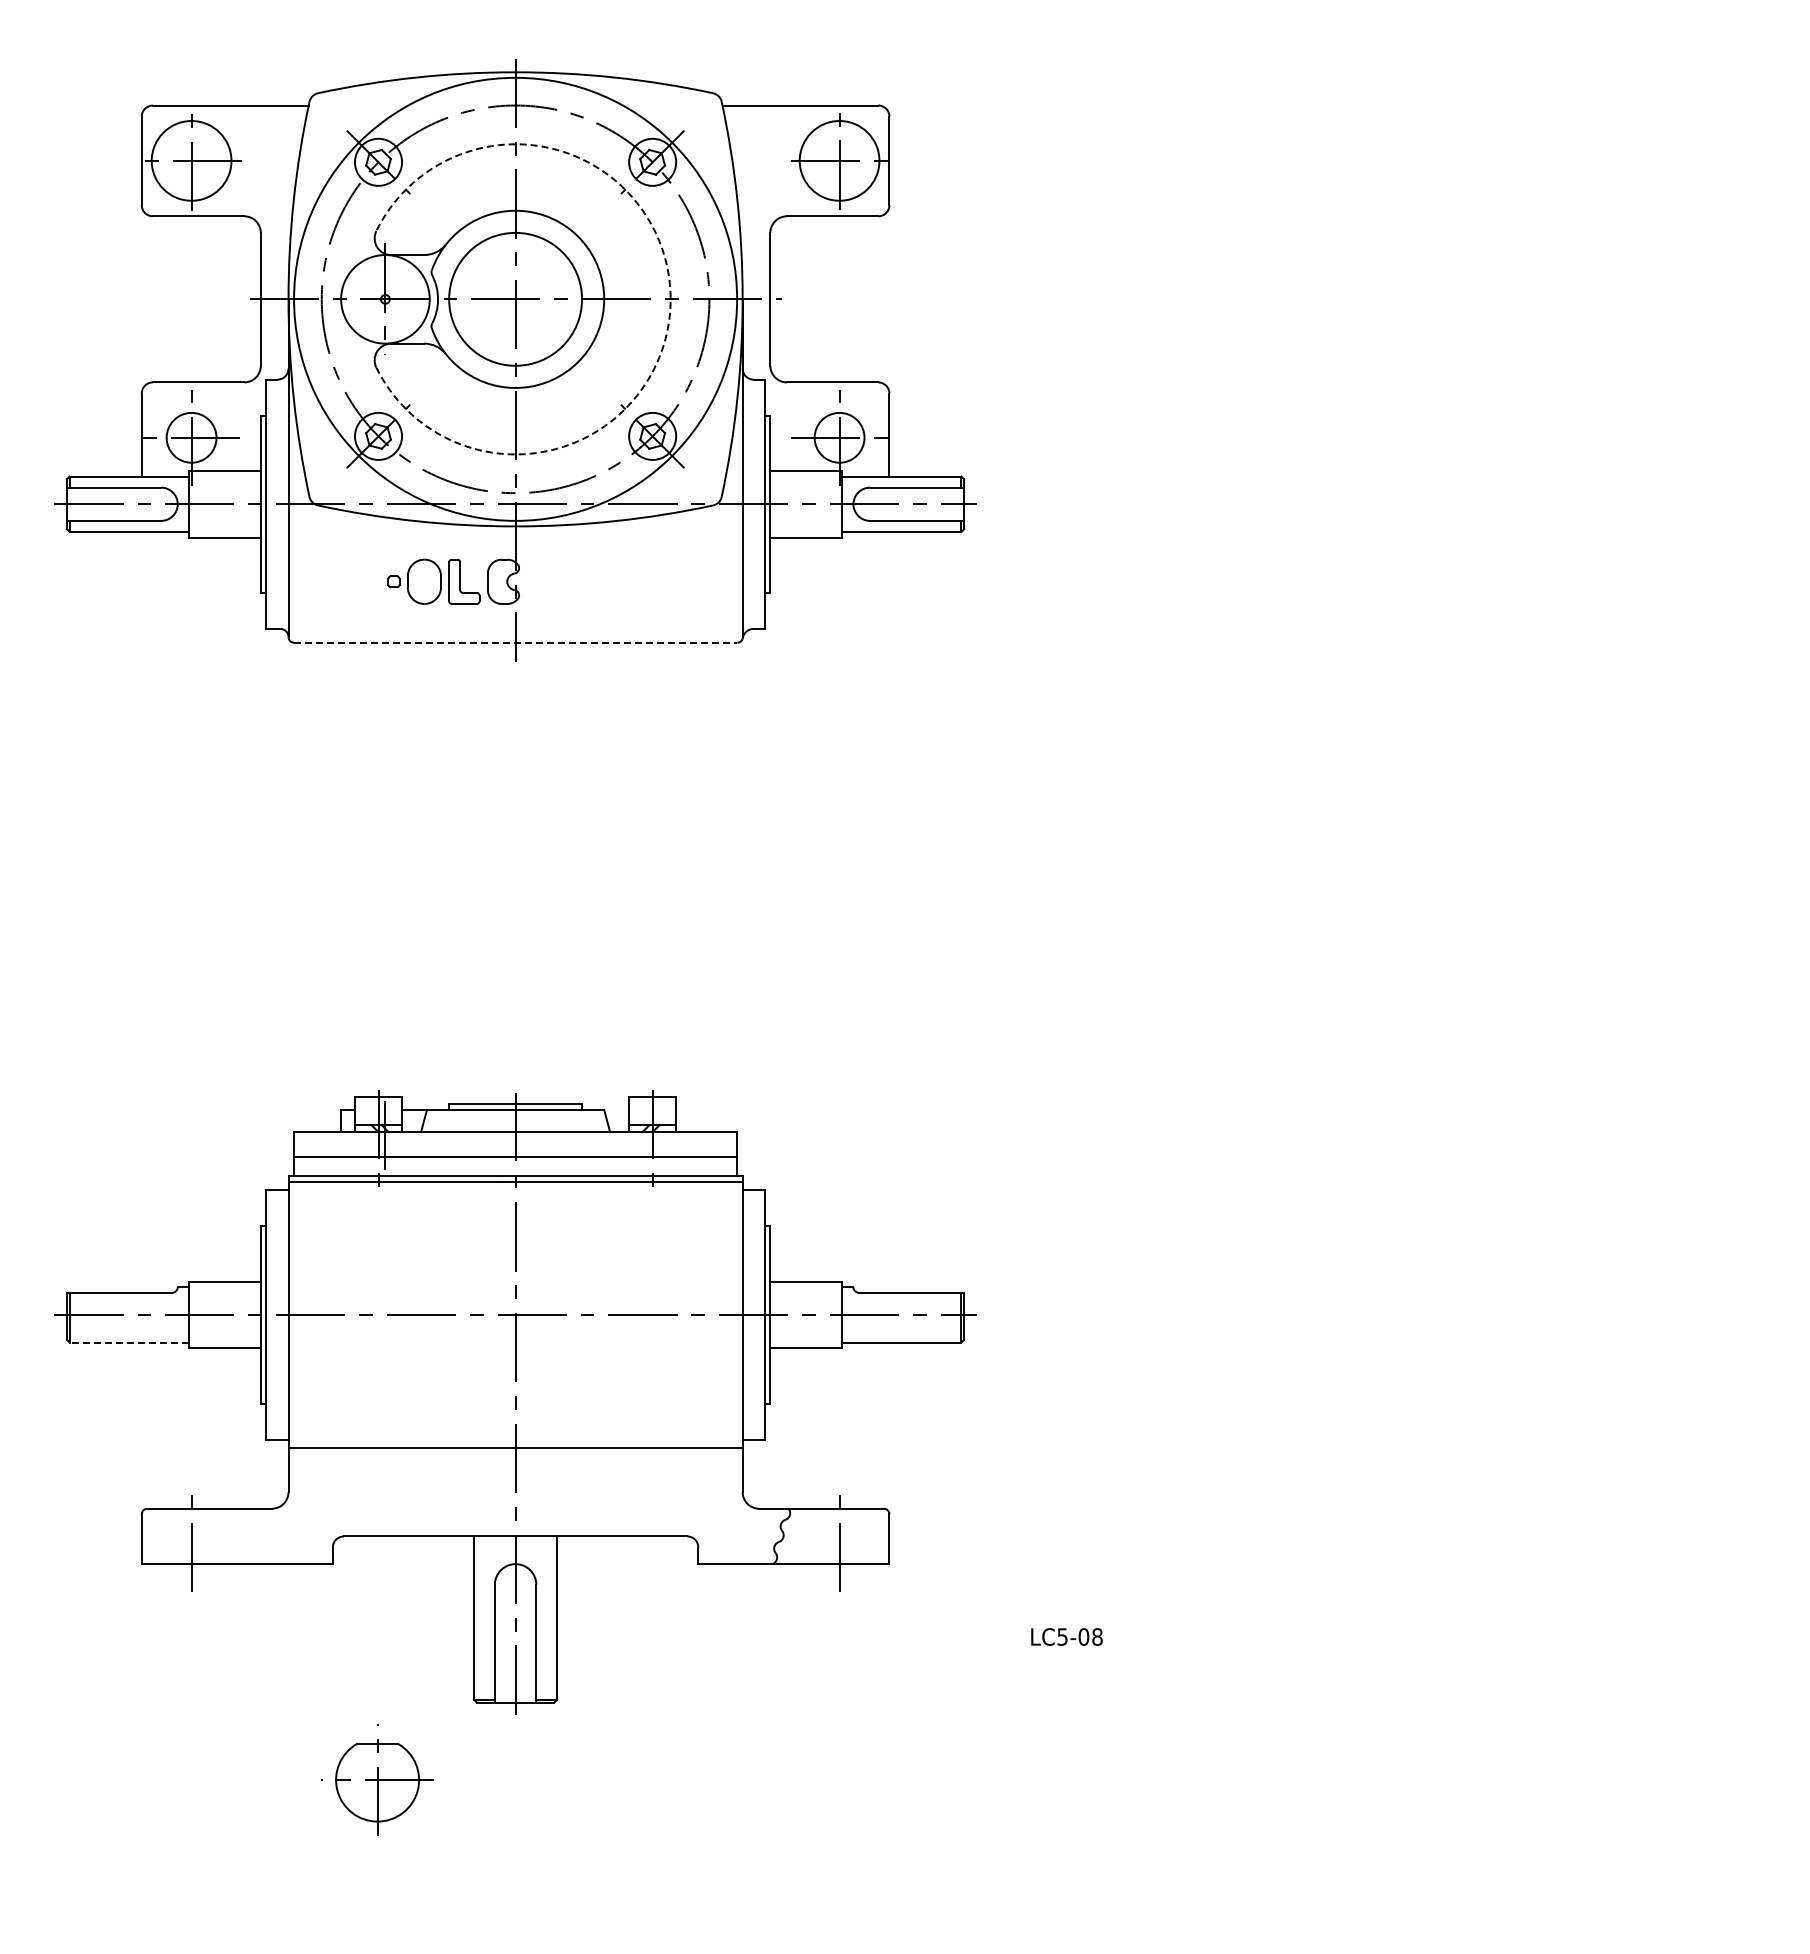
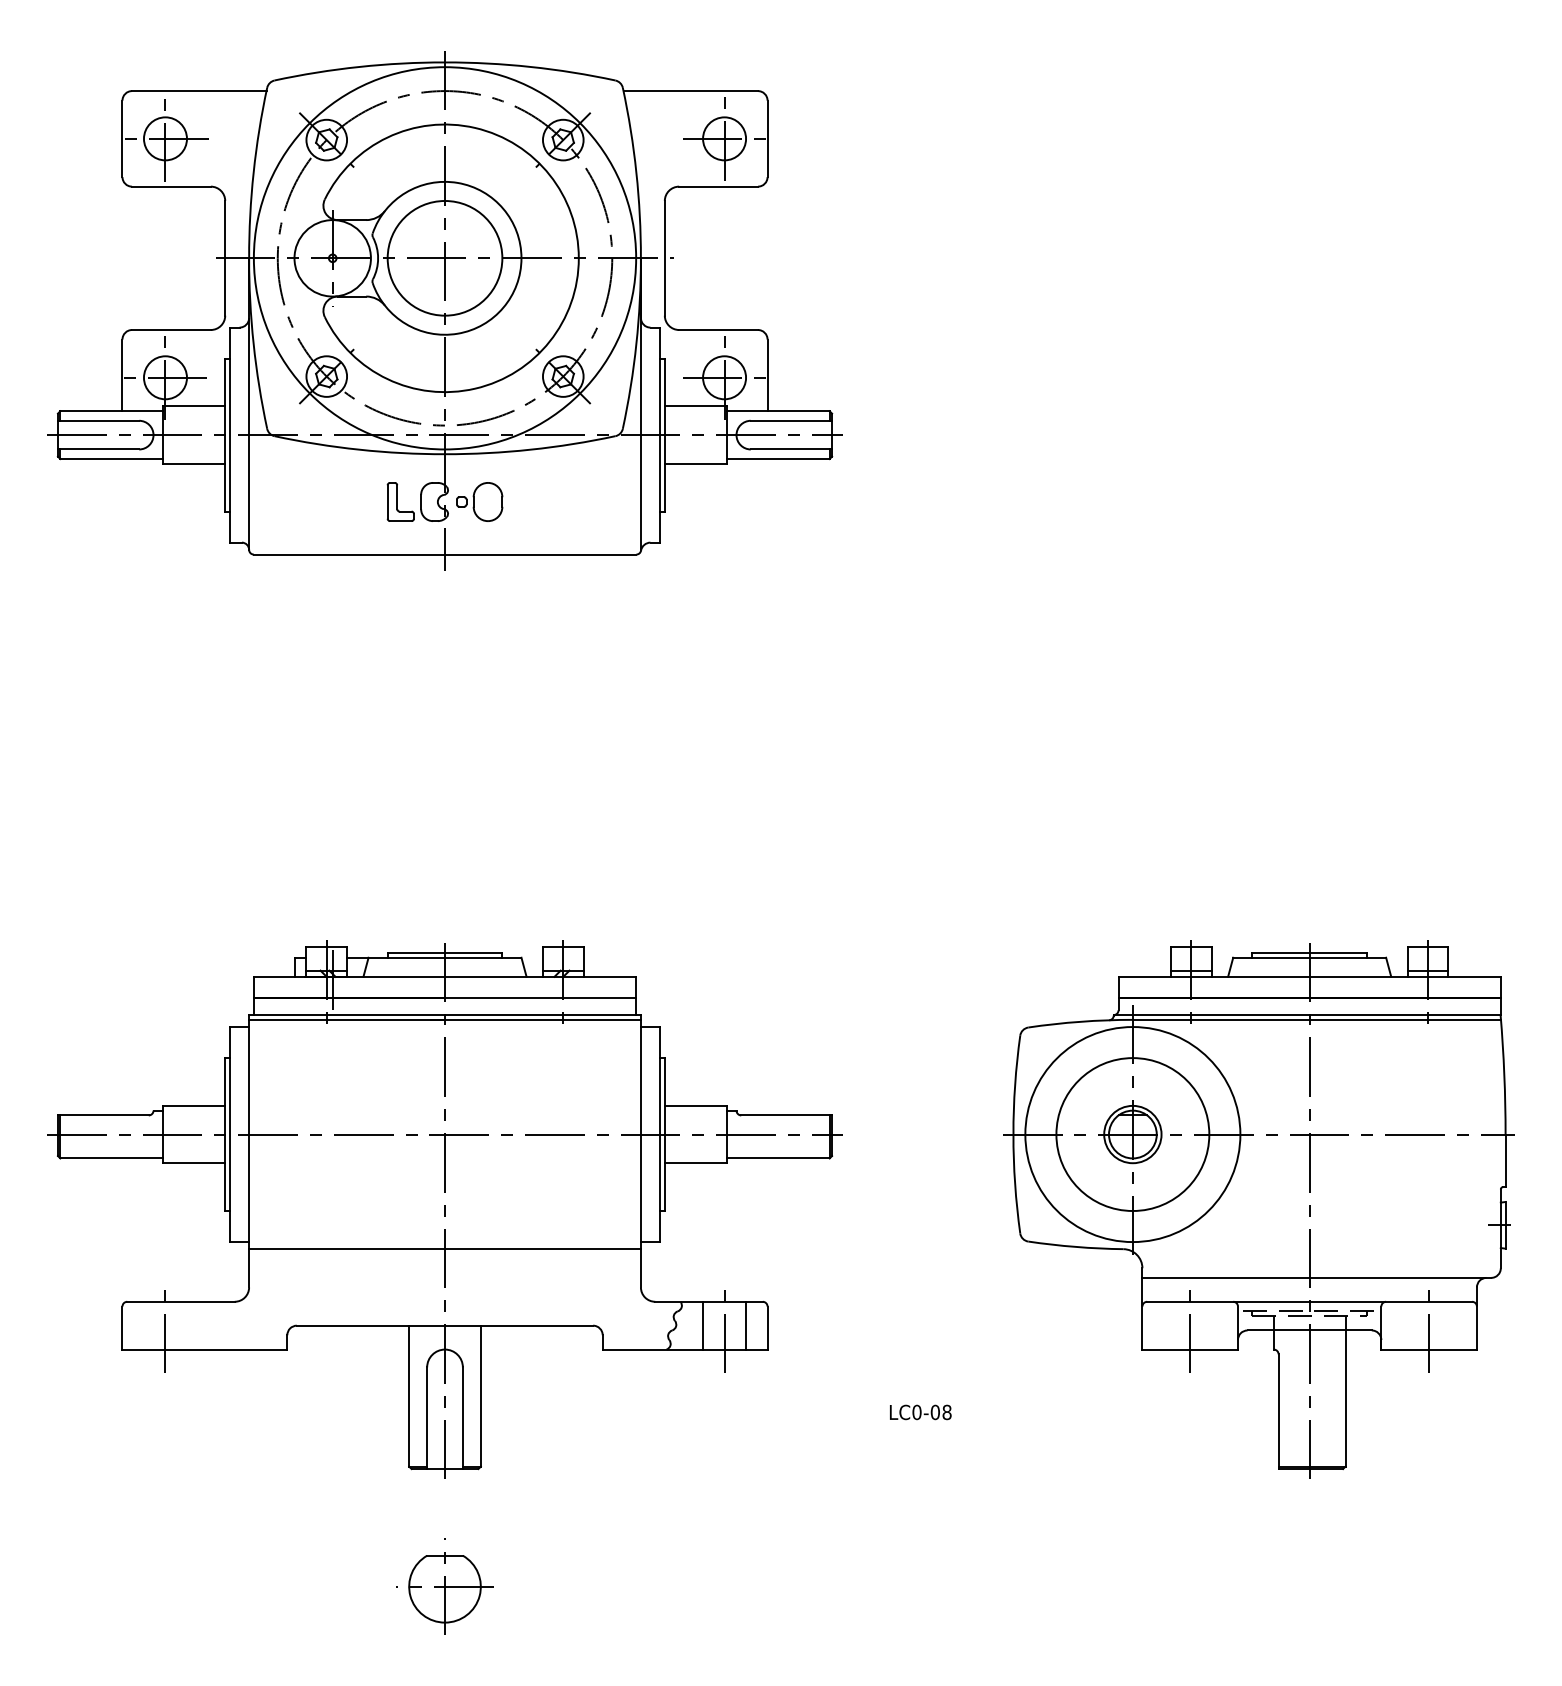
circle: (191, 160) -> (165, 138), size x0.62
circle: (839, 160) -> (724, 138), size x0.62
arc: (670, 299) -> (578, 258), dashed -> solid
part: (414, 581) -> (479, 501), moved
line: (515, 642) -> (444, 554), dashed -> solid
line: (129, 1342) -> (111, 1158), dashed -> solid
part: (1458, 1402) -> (1258, 1210), added
line: (814, 1536) -> (702, 1325), added
line: (864, 1536) -> (746, 1325), added
text: (1062, 1636) -> (916, 1412), LC5-08 -> LC0-08
part: (377, 1779) -> (444, 1586), moved

